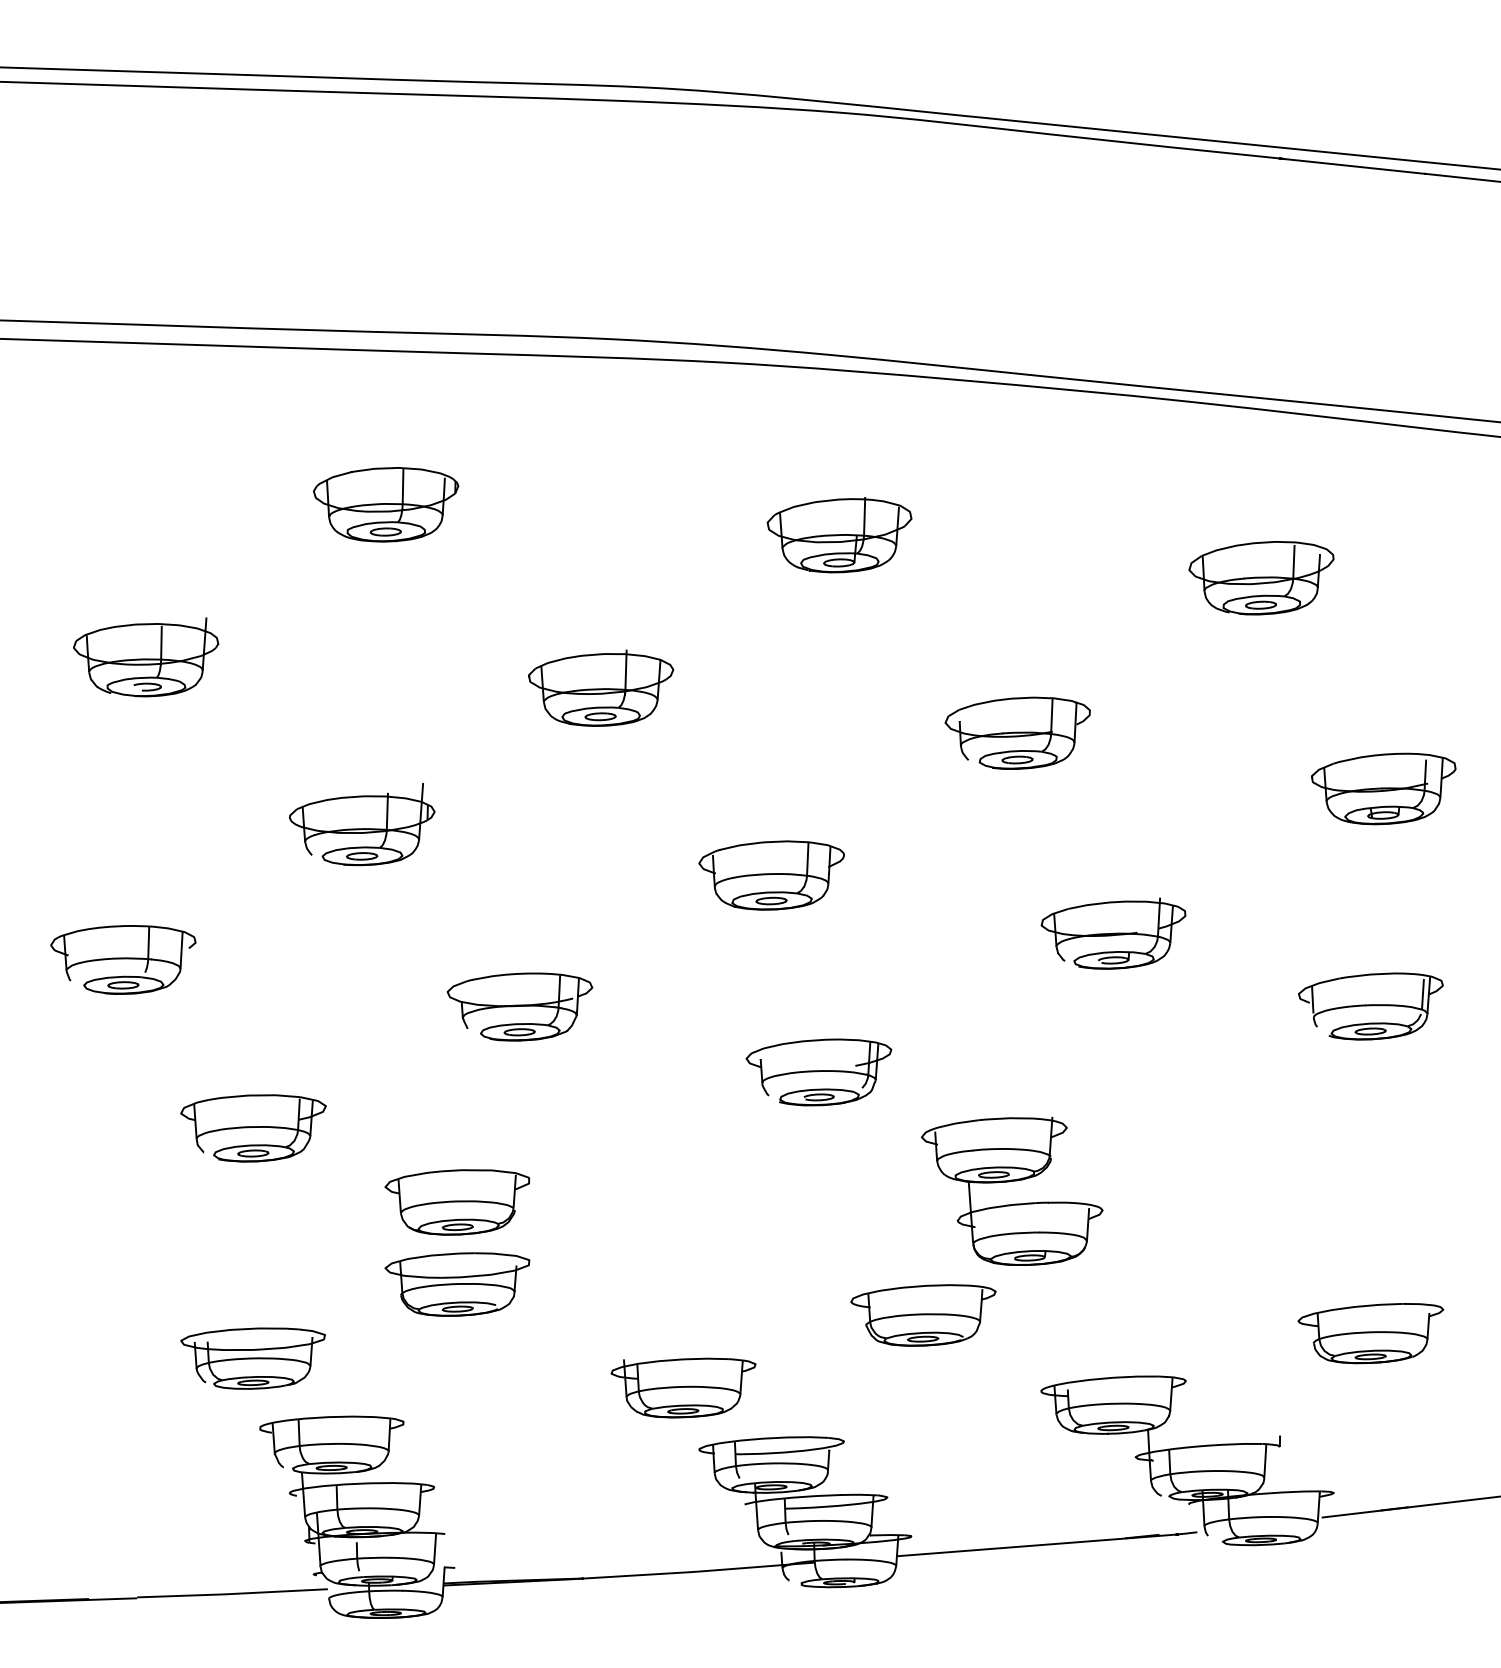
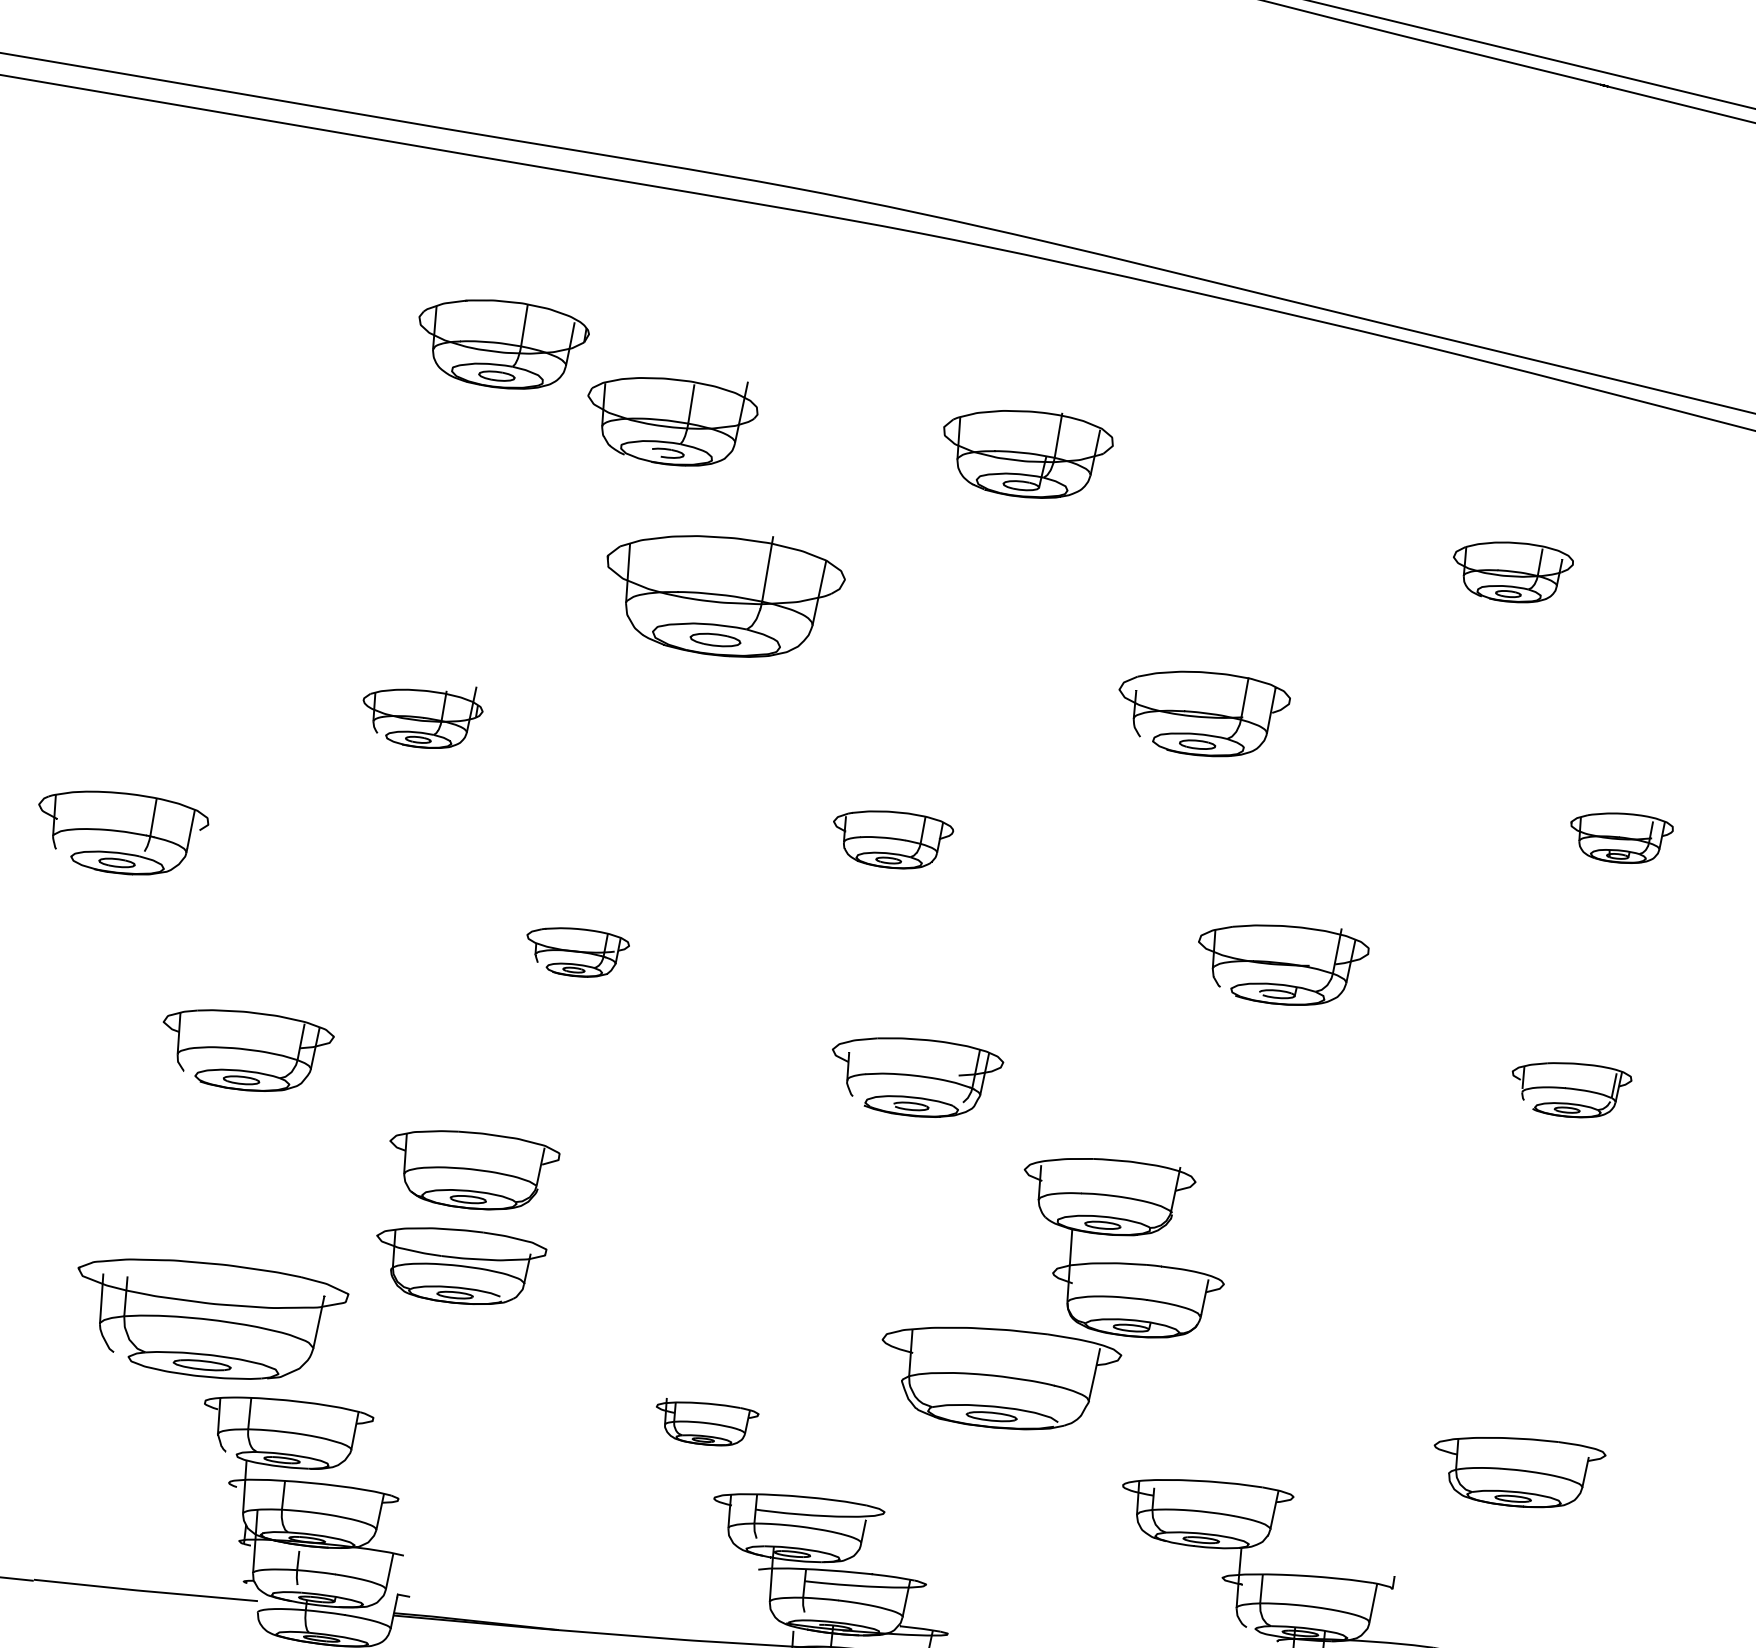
part: (1261, 578) -> (1511, 572), size x0.7
part: (146, 657) -> (671, 418), moved
part: (601, 687) -> (723, 592), size x1.4
part: (1383, 788) -> (1620, 837), size x0.6
part: (362, 824) -> (422, 713), size x0.7
part: (771, 875) -> (891, 839), size x0.7
part: (519, 1006) -> (576, 951), size x0.6
part: (1370, 1006) -> (1569, 1089), size x0.7
part: (923, 1315) -> (997, 1378), size x1.4
part: (252, 1358) -> (207, 1319), size x1.6
part: (683, 1387) -> (705, 1423), size x0.6

